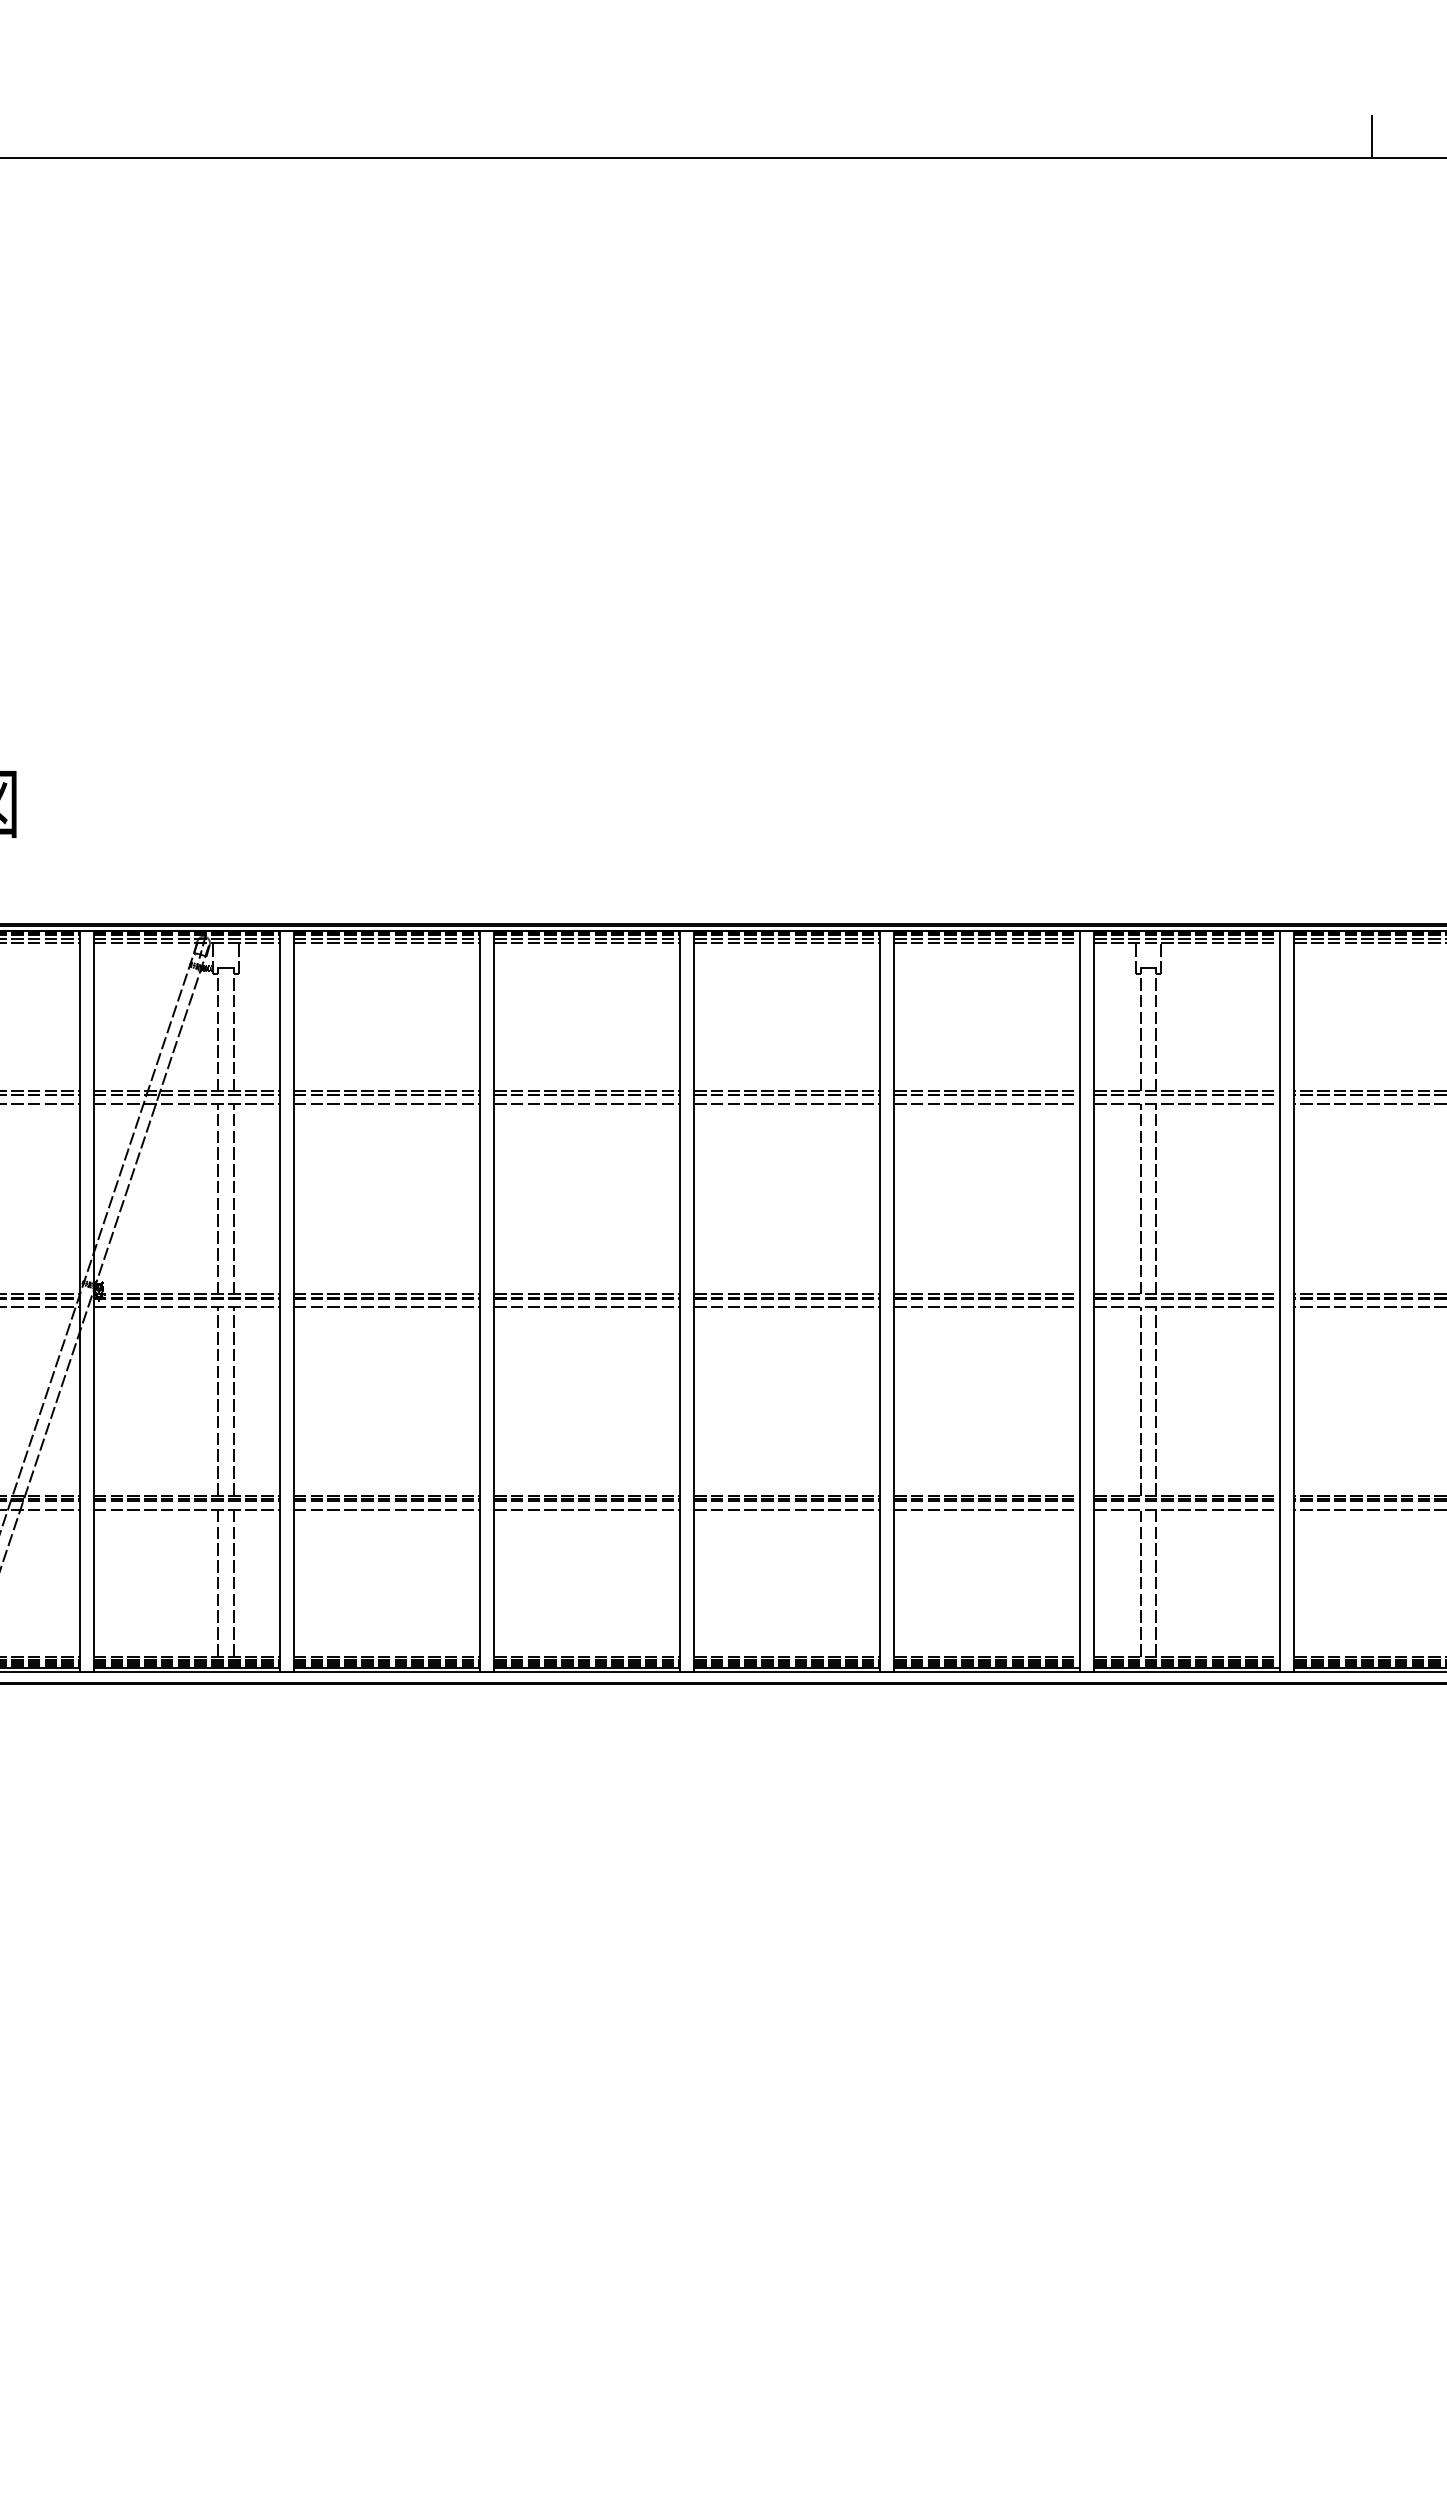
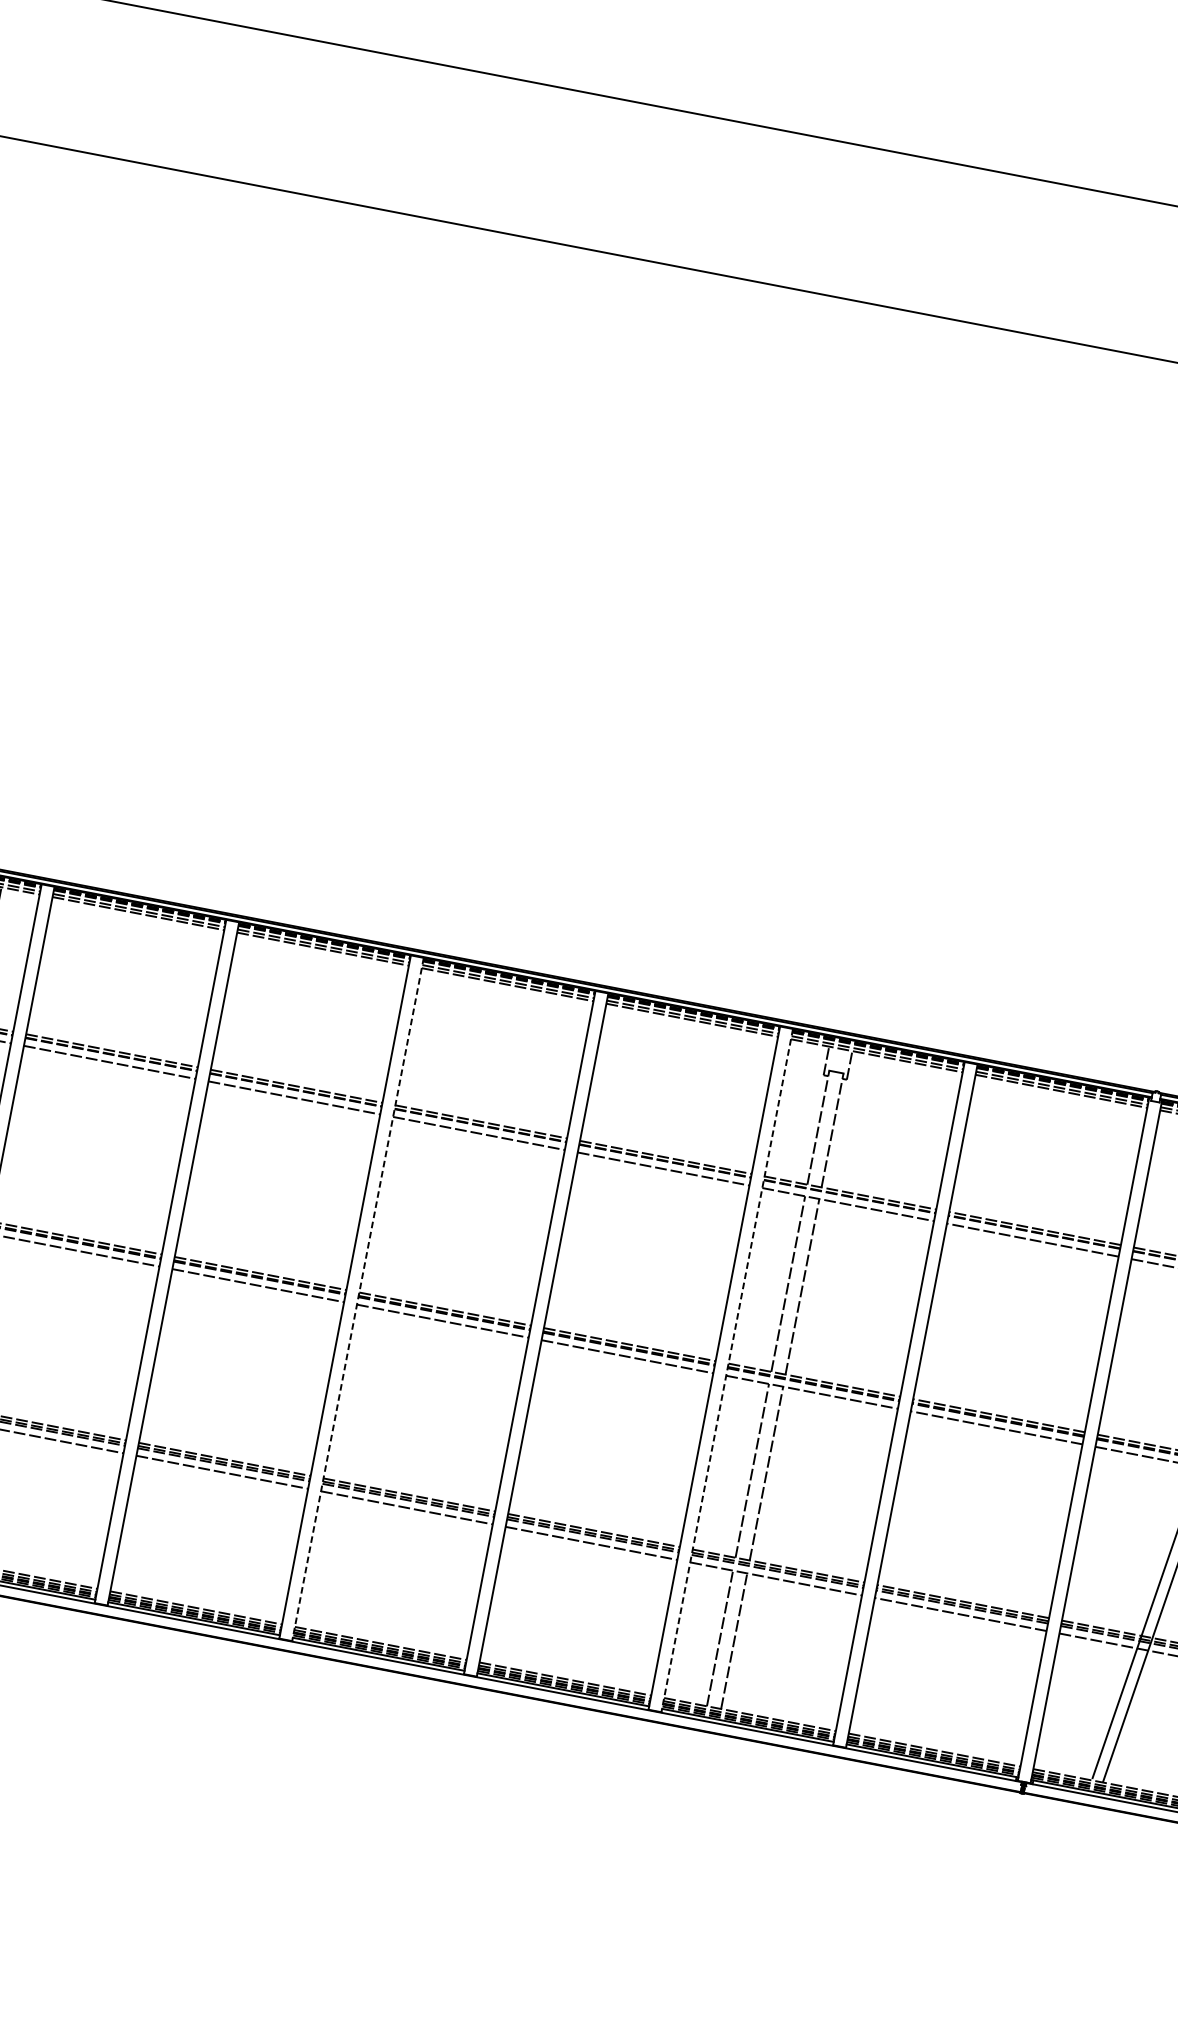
line: (694, 1302) -> (358, 1300), solid -> dashed
line: (1094, 1302) -> (727, 1371), solid -> dashed

